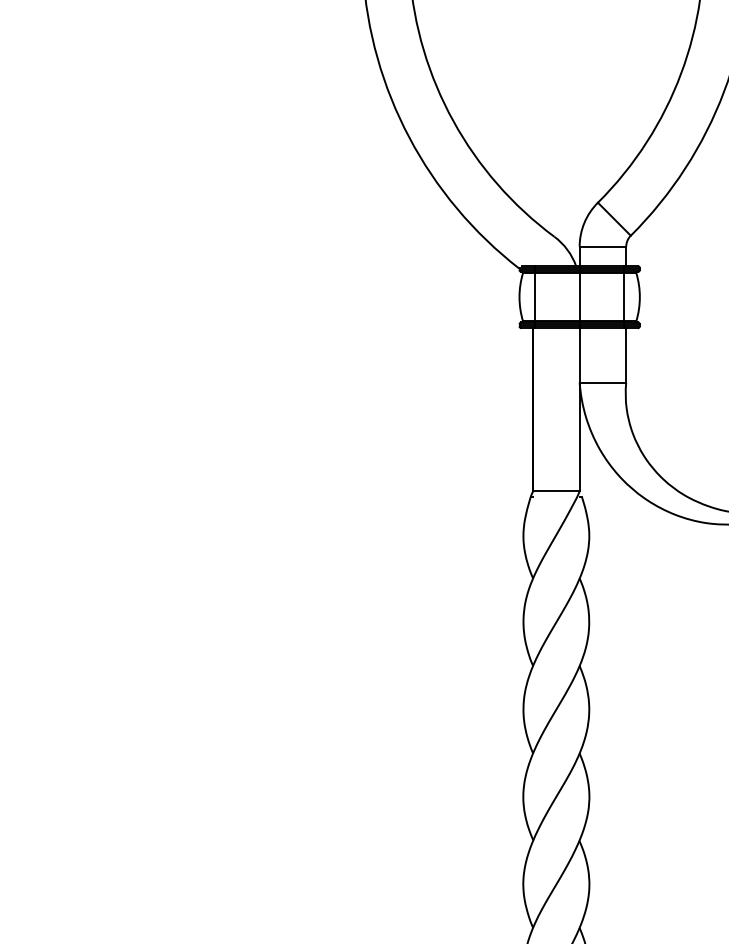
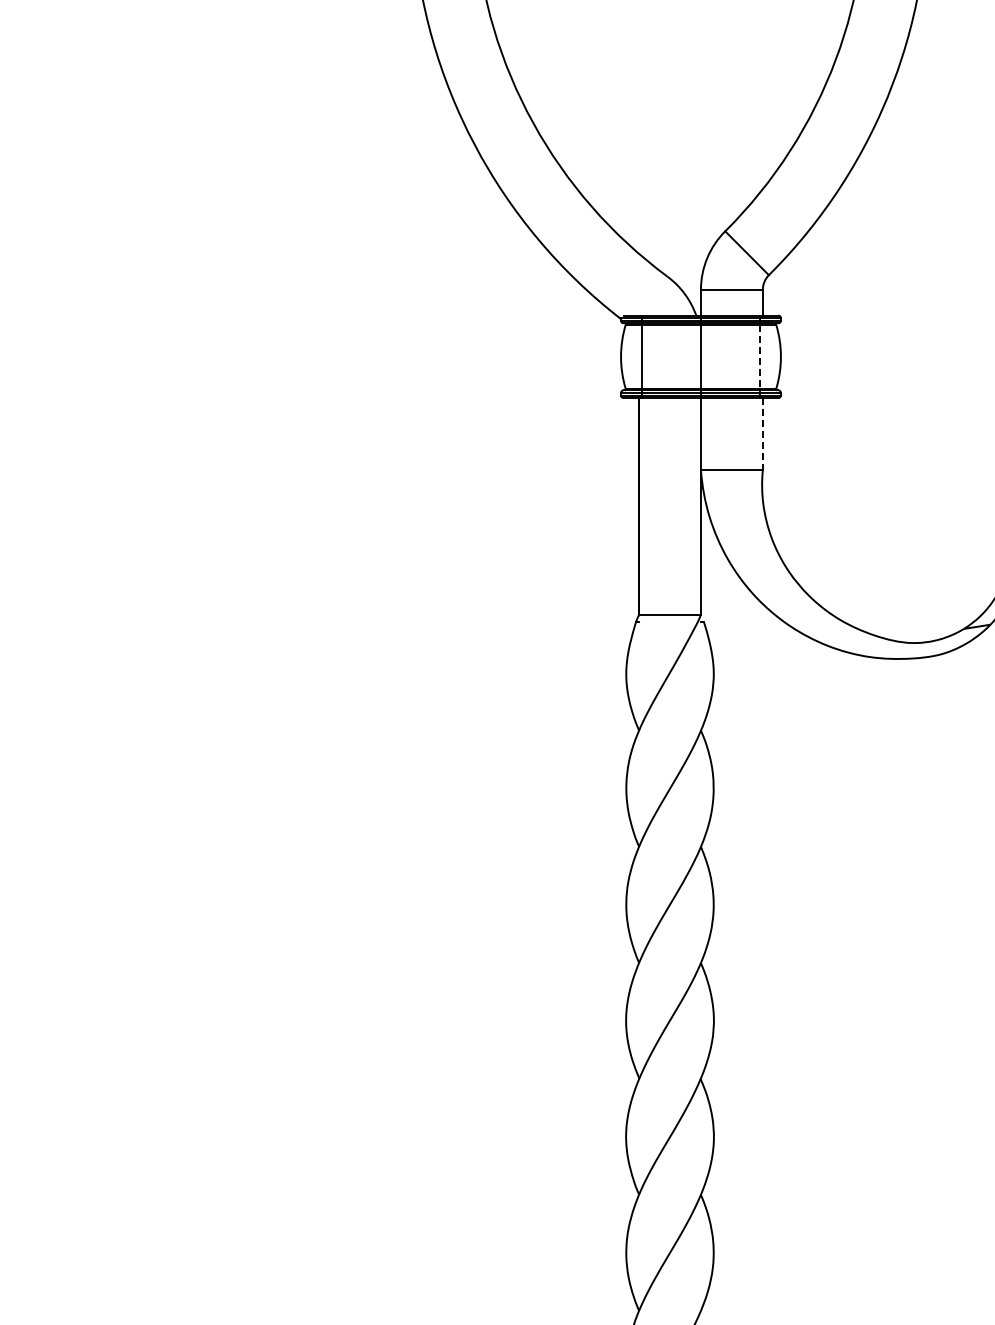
line: (624, 297) -> (760, 357), solid -> dashed
line: (625, 355) -> (762, 434), solid -> dashed

